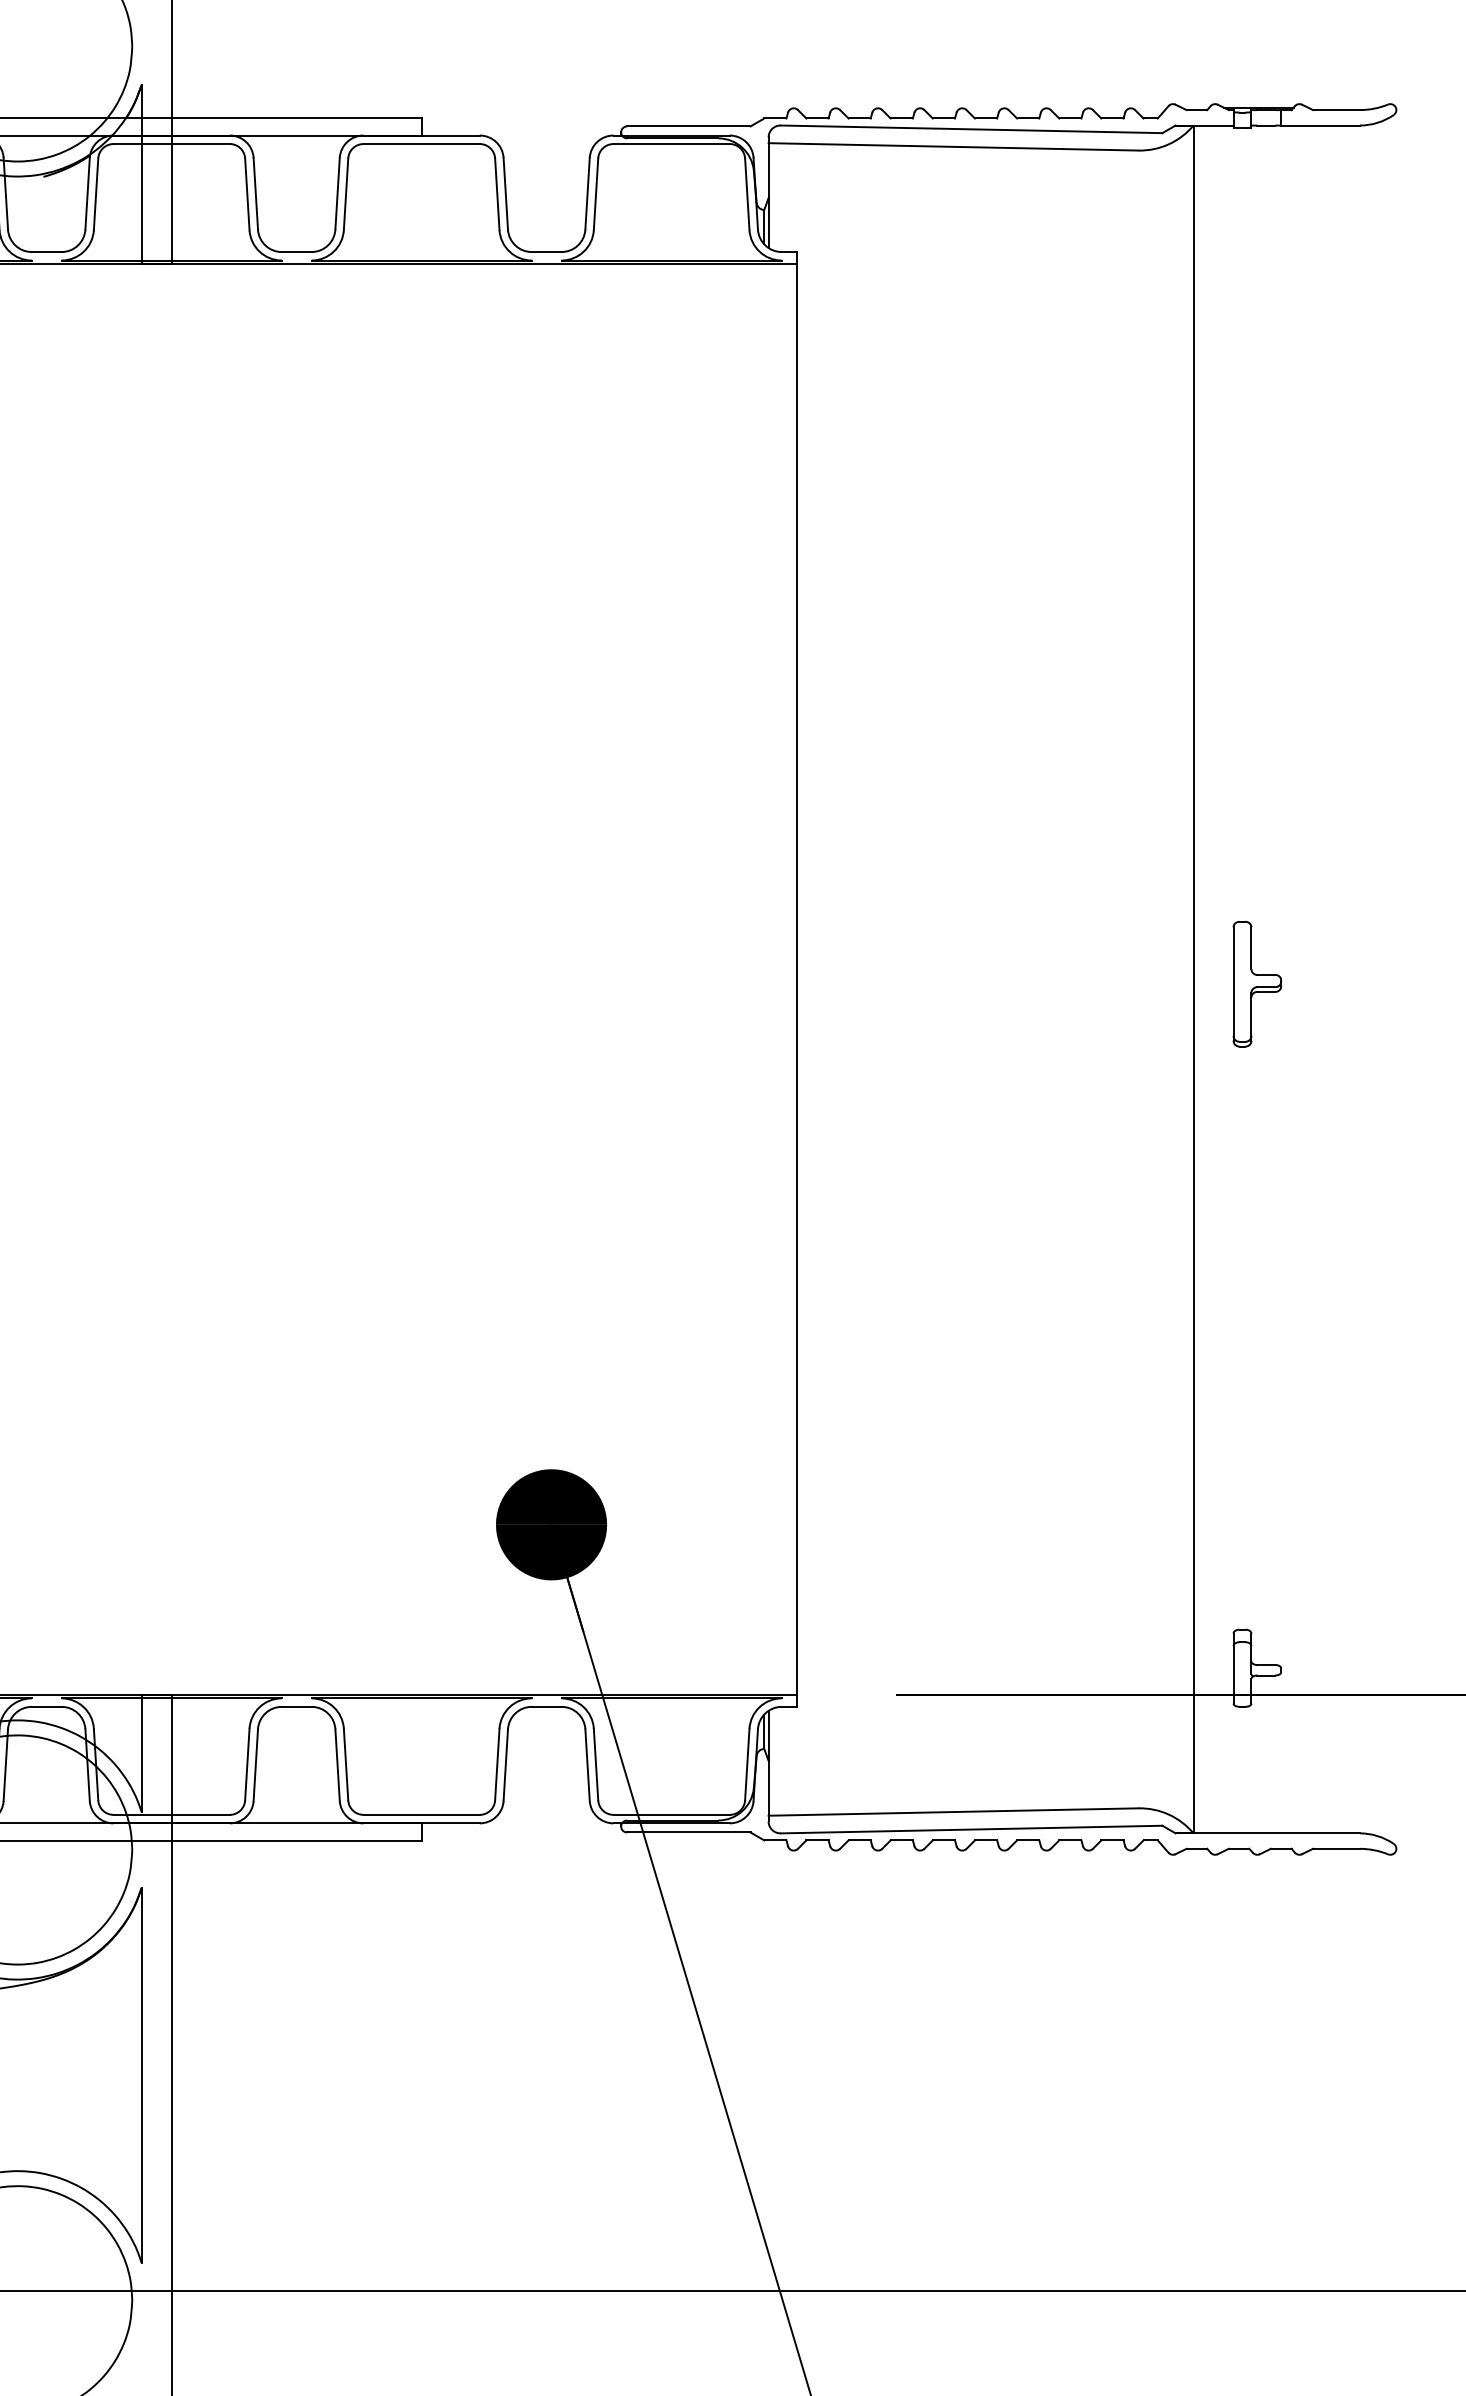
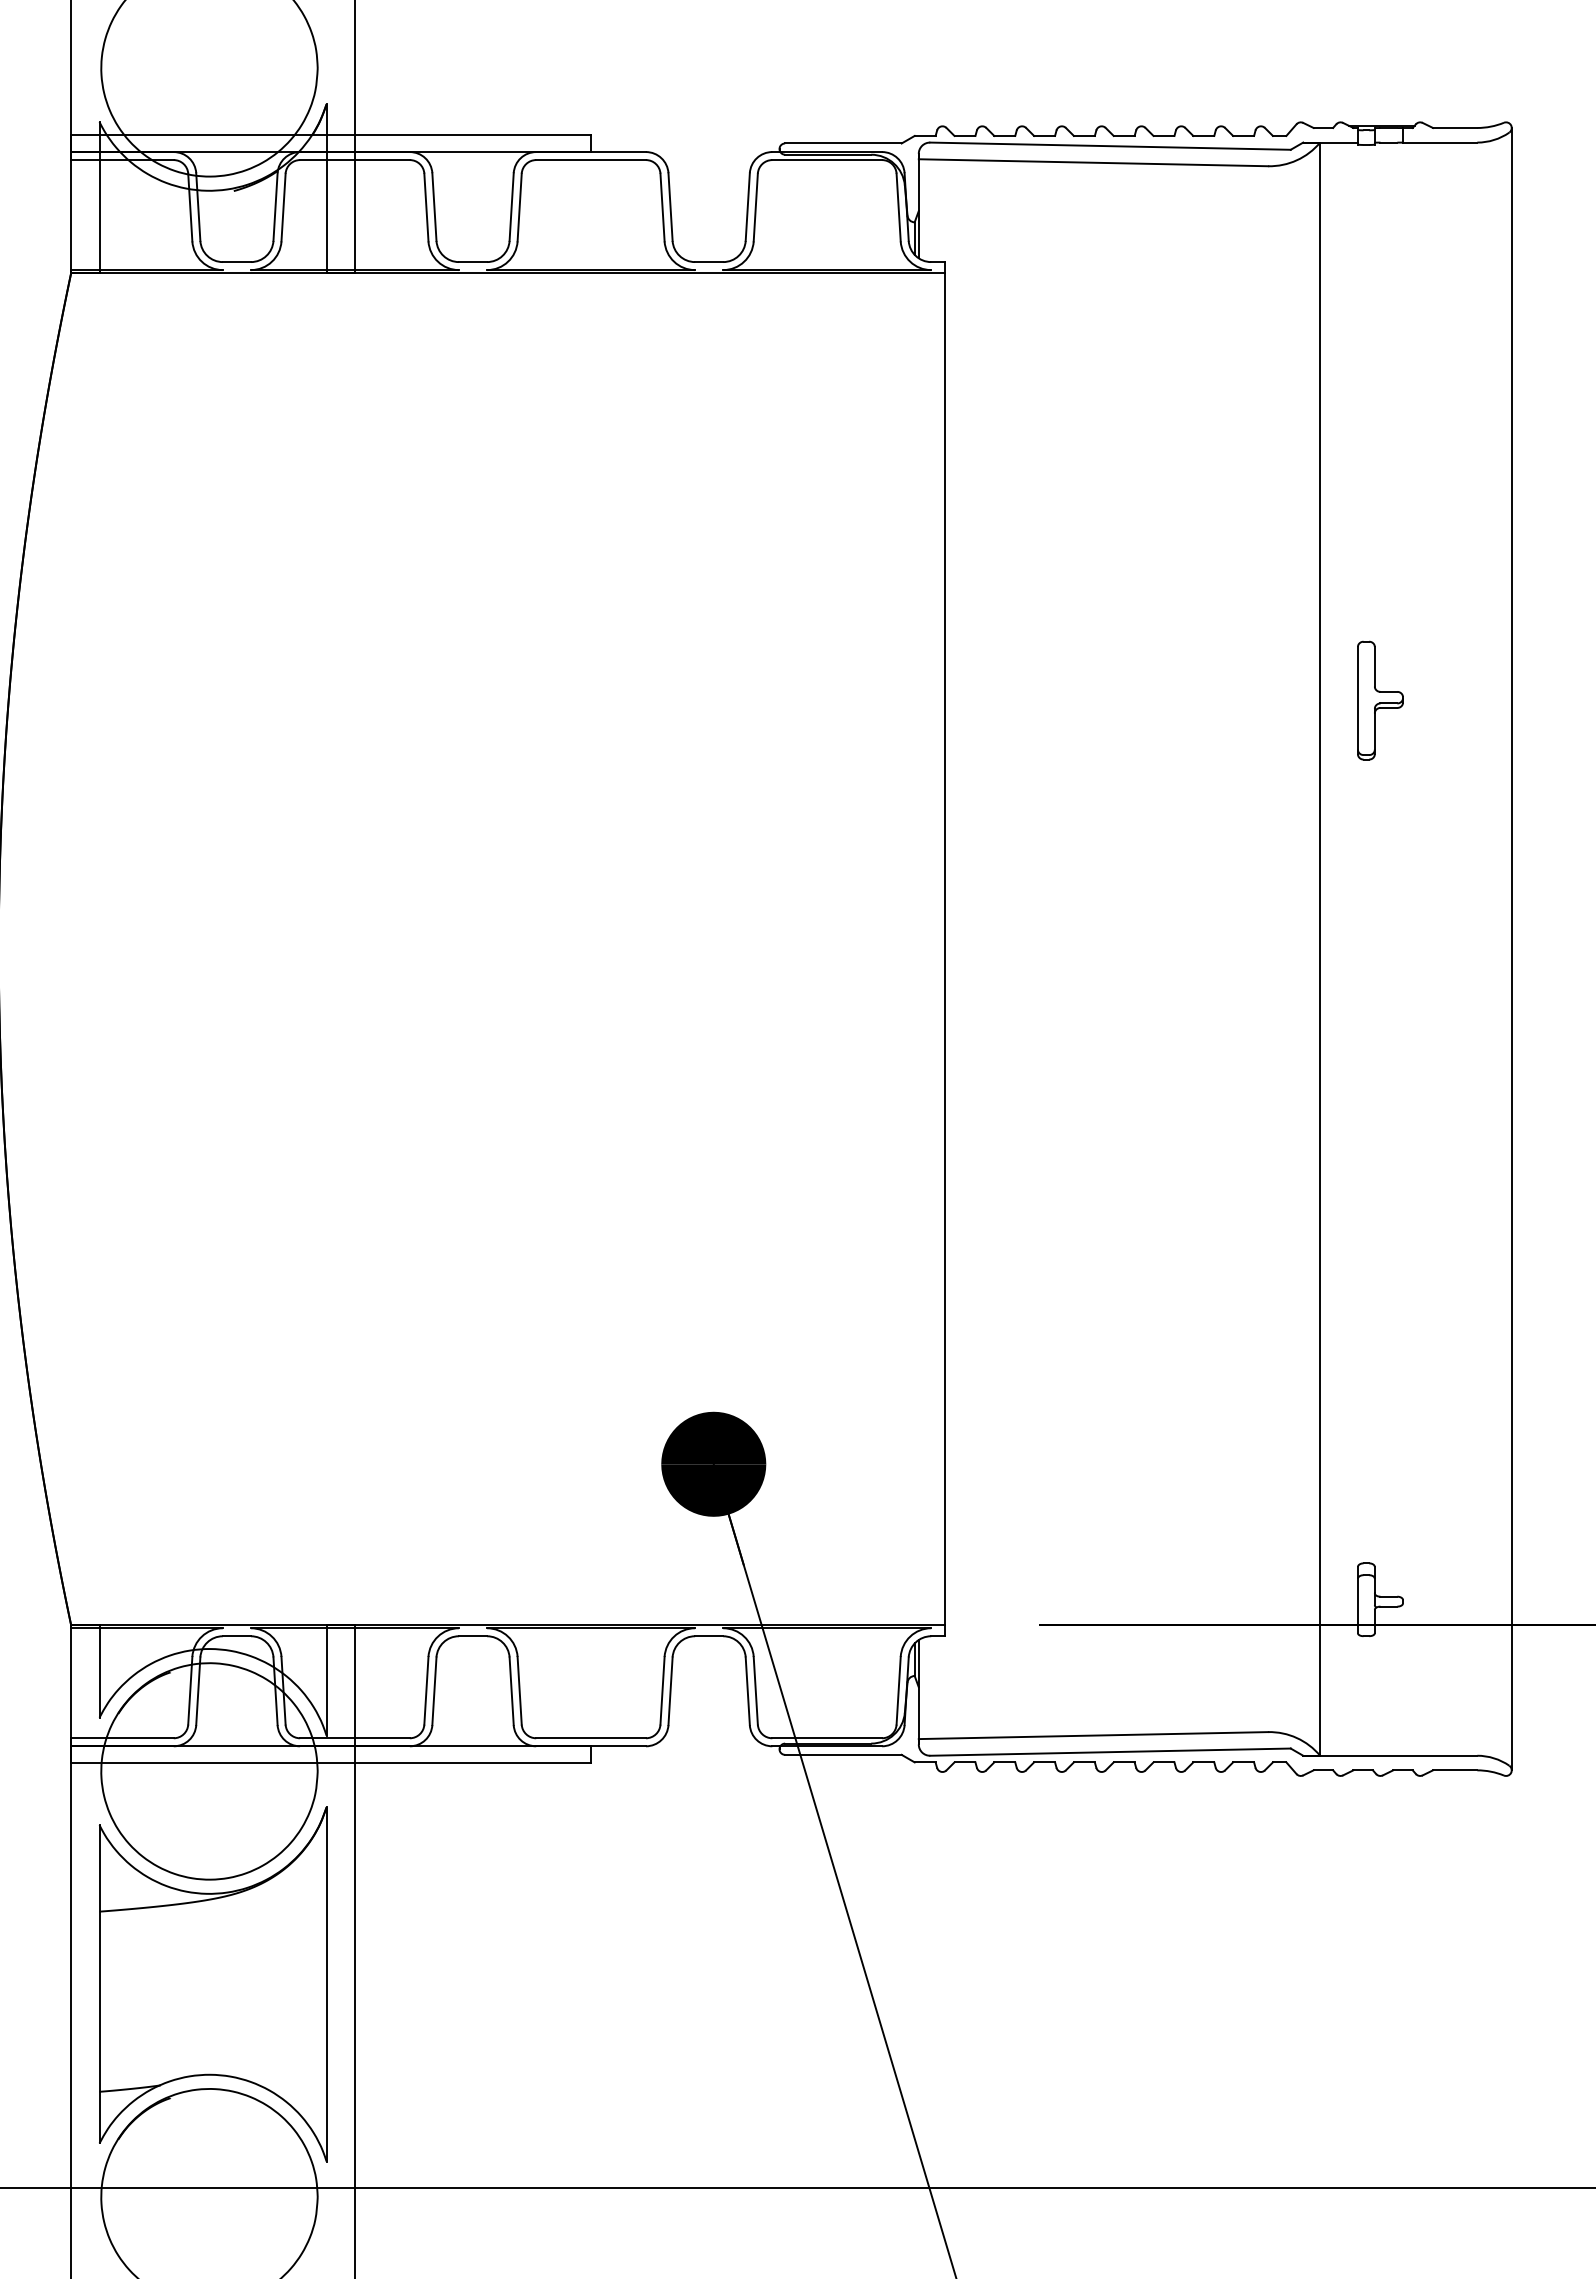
line: (1396, 979) -> (1511, 949), added
part: (1257, 984) -> (1380, 700), moved

